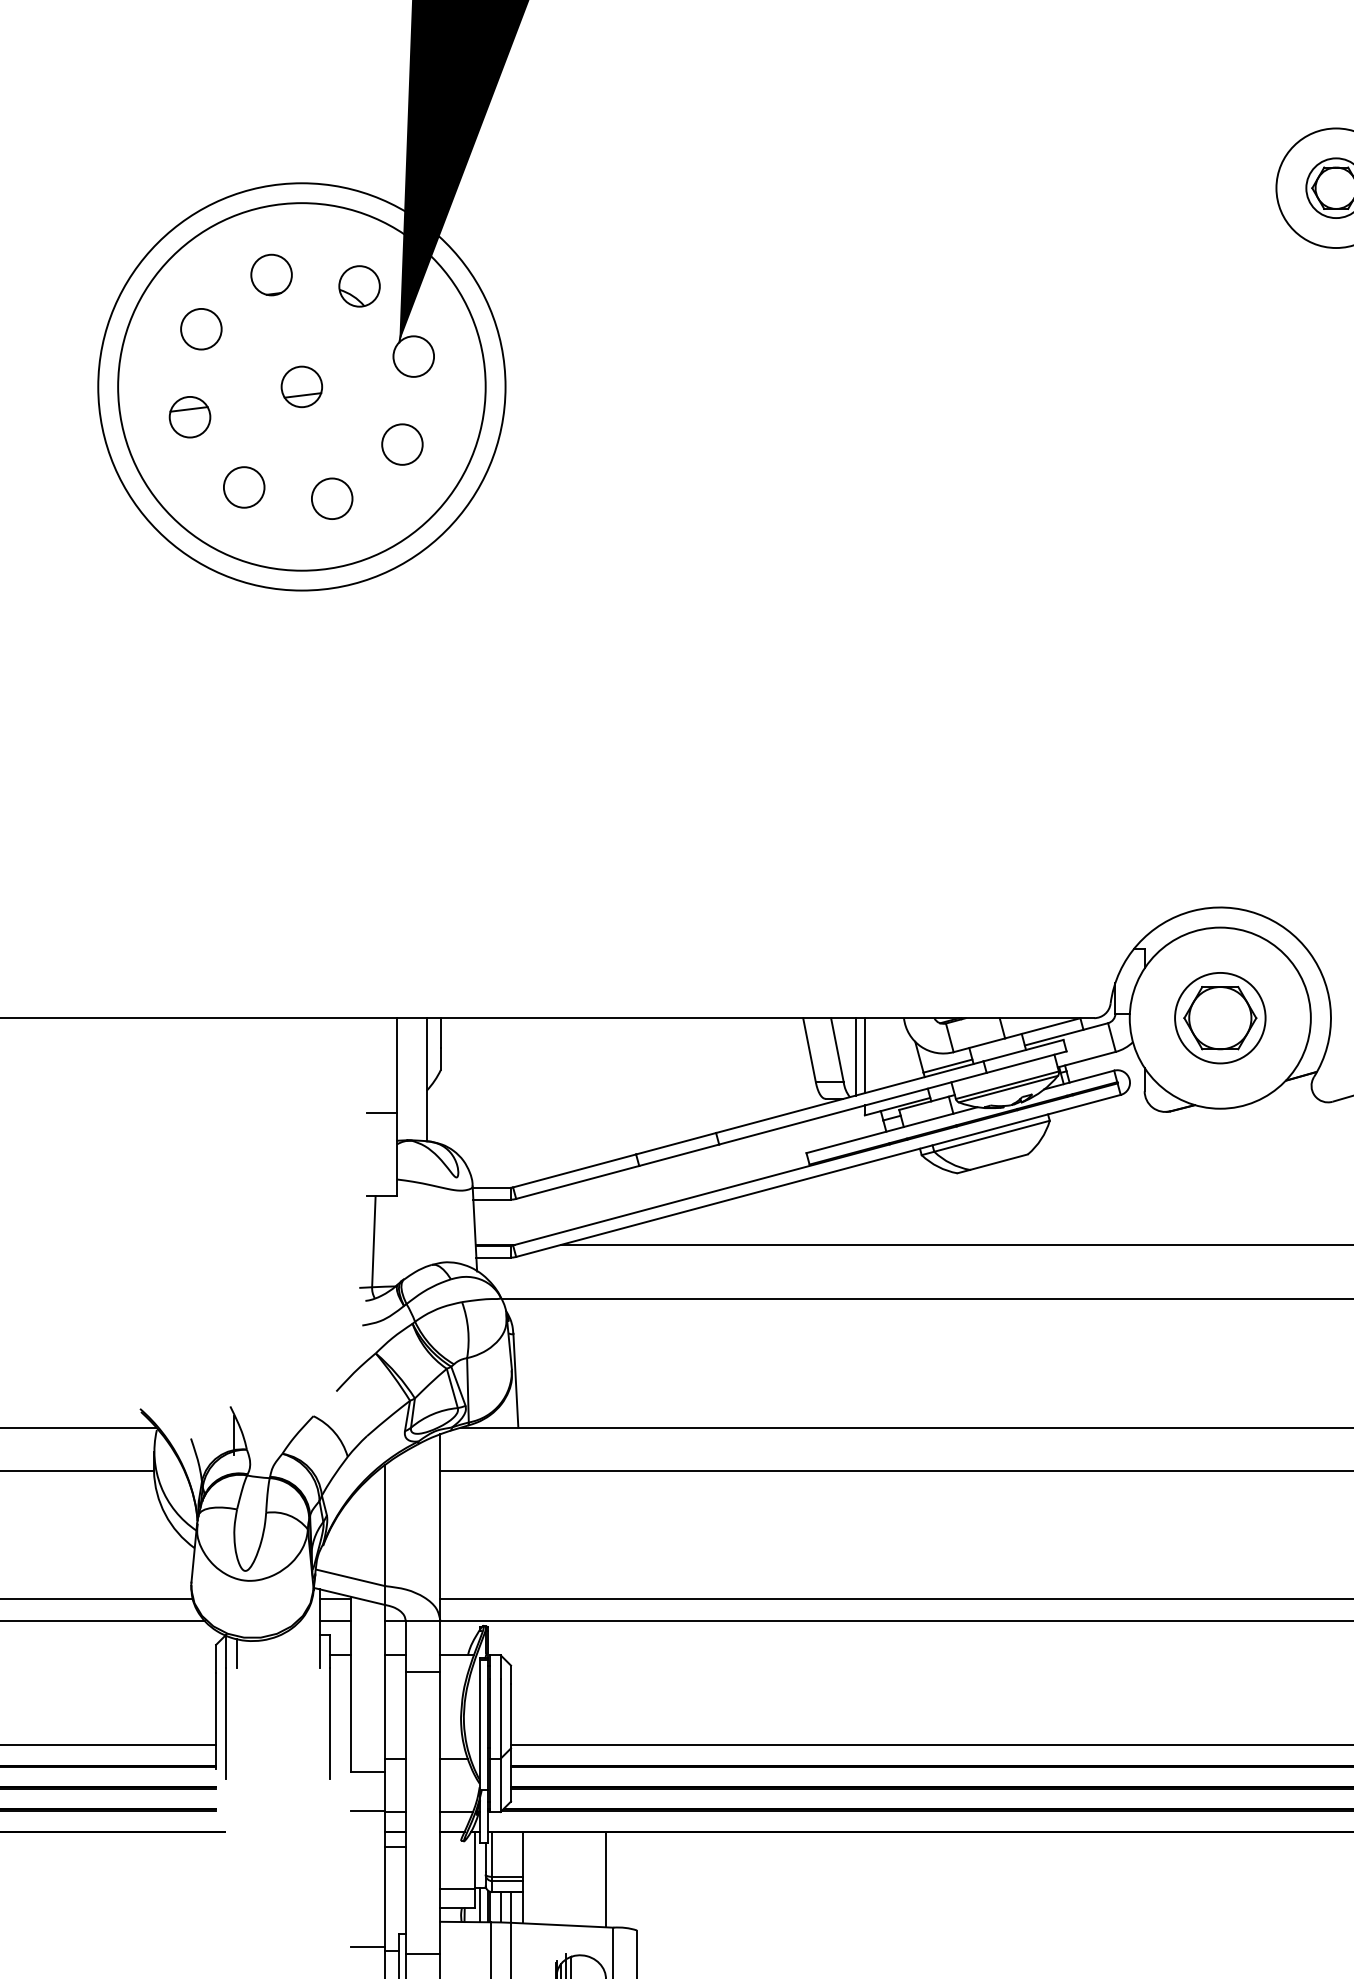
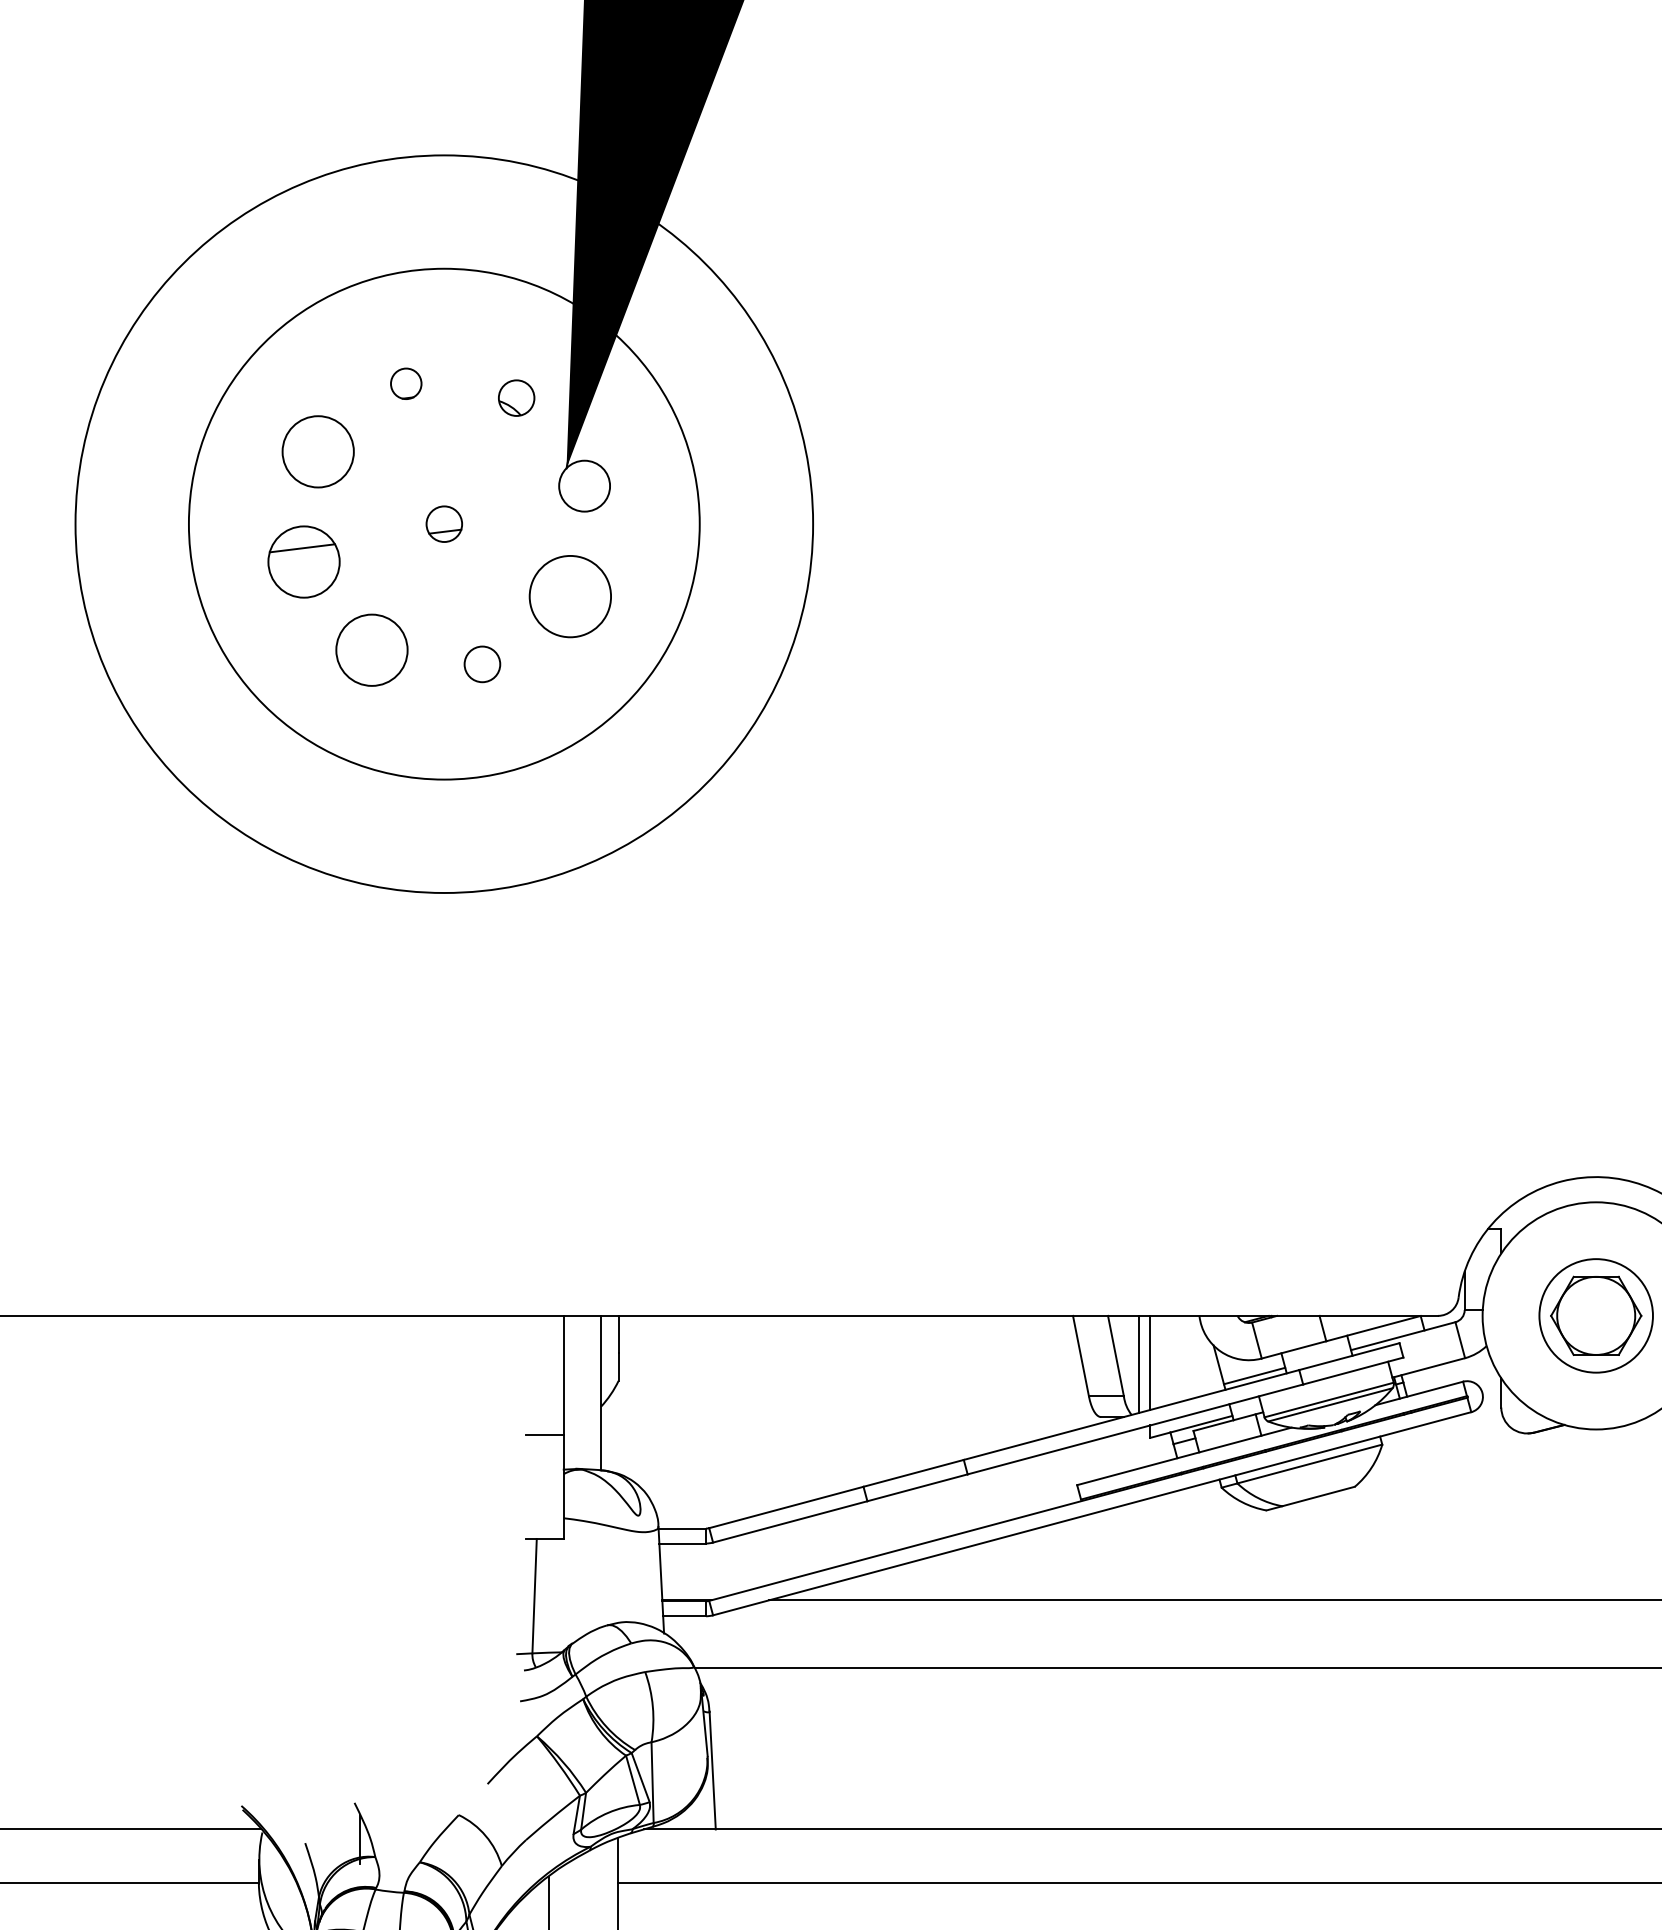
part: (271, 274) -> (406, 383), size x0.6
part: (359, 286) -> (516, 398), size x0.7
circle: (201, 328) -> (318, 450), size x1.4
circle: (301, 386) -> (443, 523), size x1.6
part: (301, 386) -> (443, 523), size x0.7
part: (189, 417) -> (303, 562), size x1.4
circle: (402, 444) -> (570, 596), size x1.6
circle: (243, 487) -> (371, 650), size x1.4
circle: (332, 498) -> (482, 664), size x0.7

